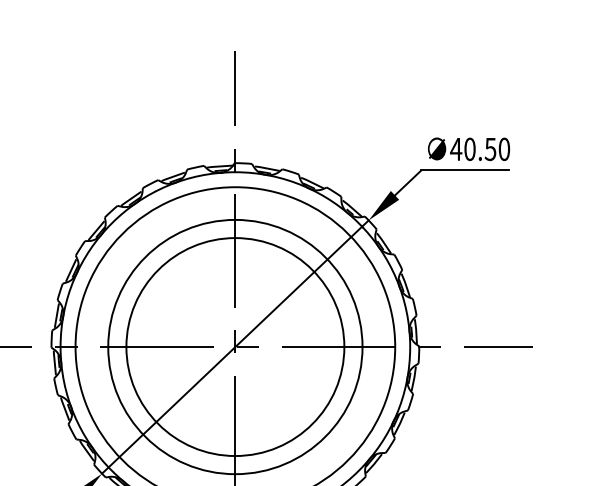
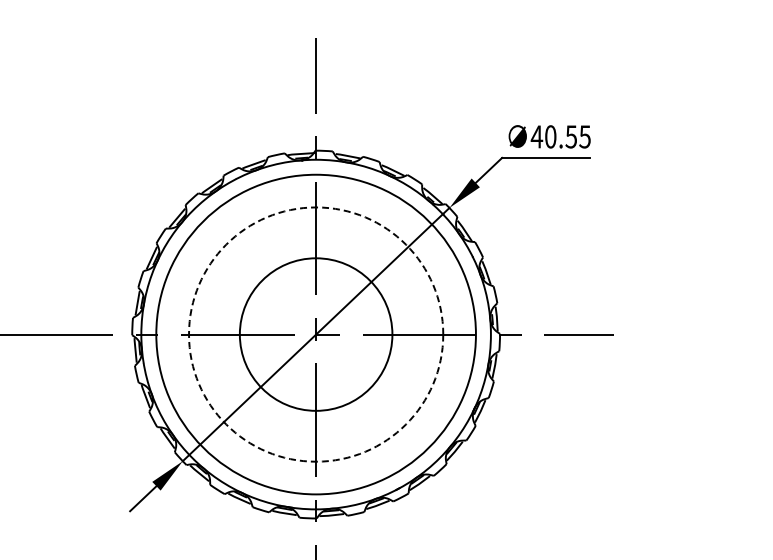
text: (503, 148) -> (584, 136), 40.50 -> 40.55
circle: (235, 346) -> (316, 334), size x0.7
circle: (235, 346) -> (316, 334), solid -> dashed

